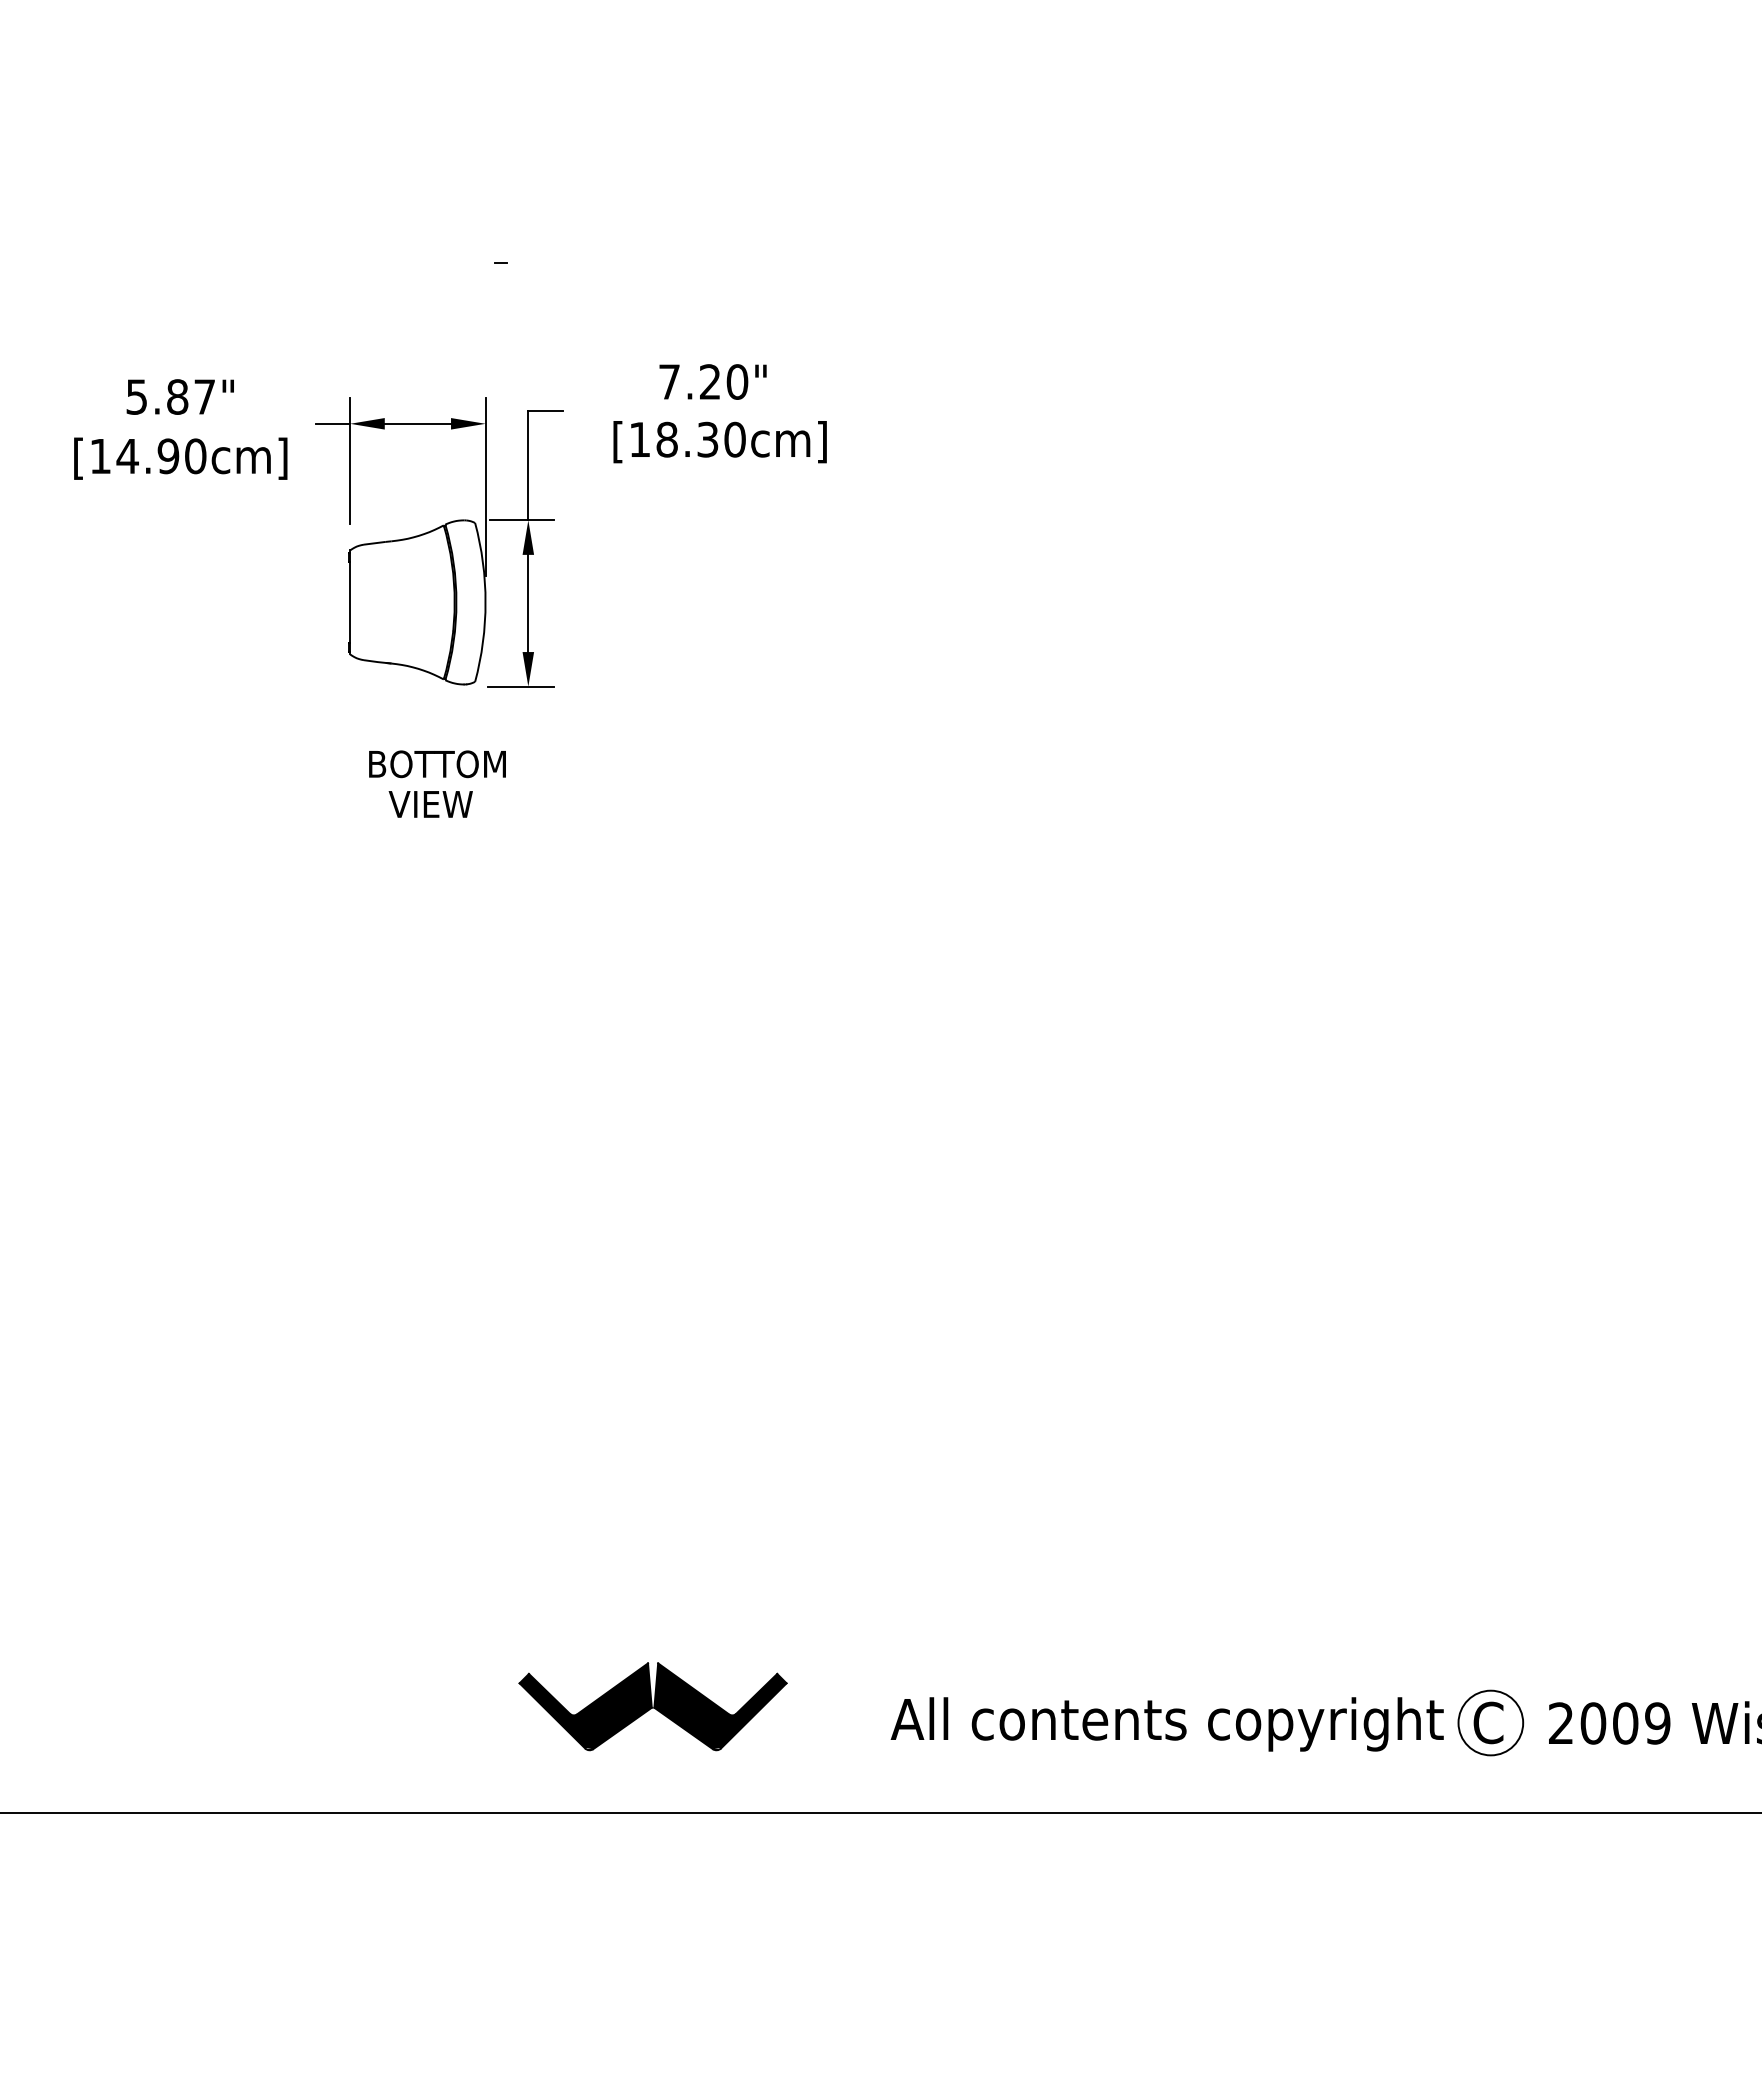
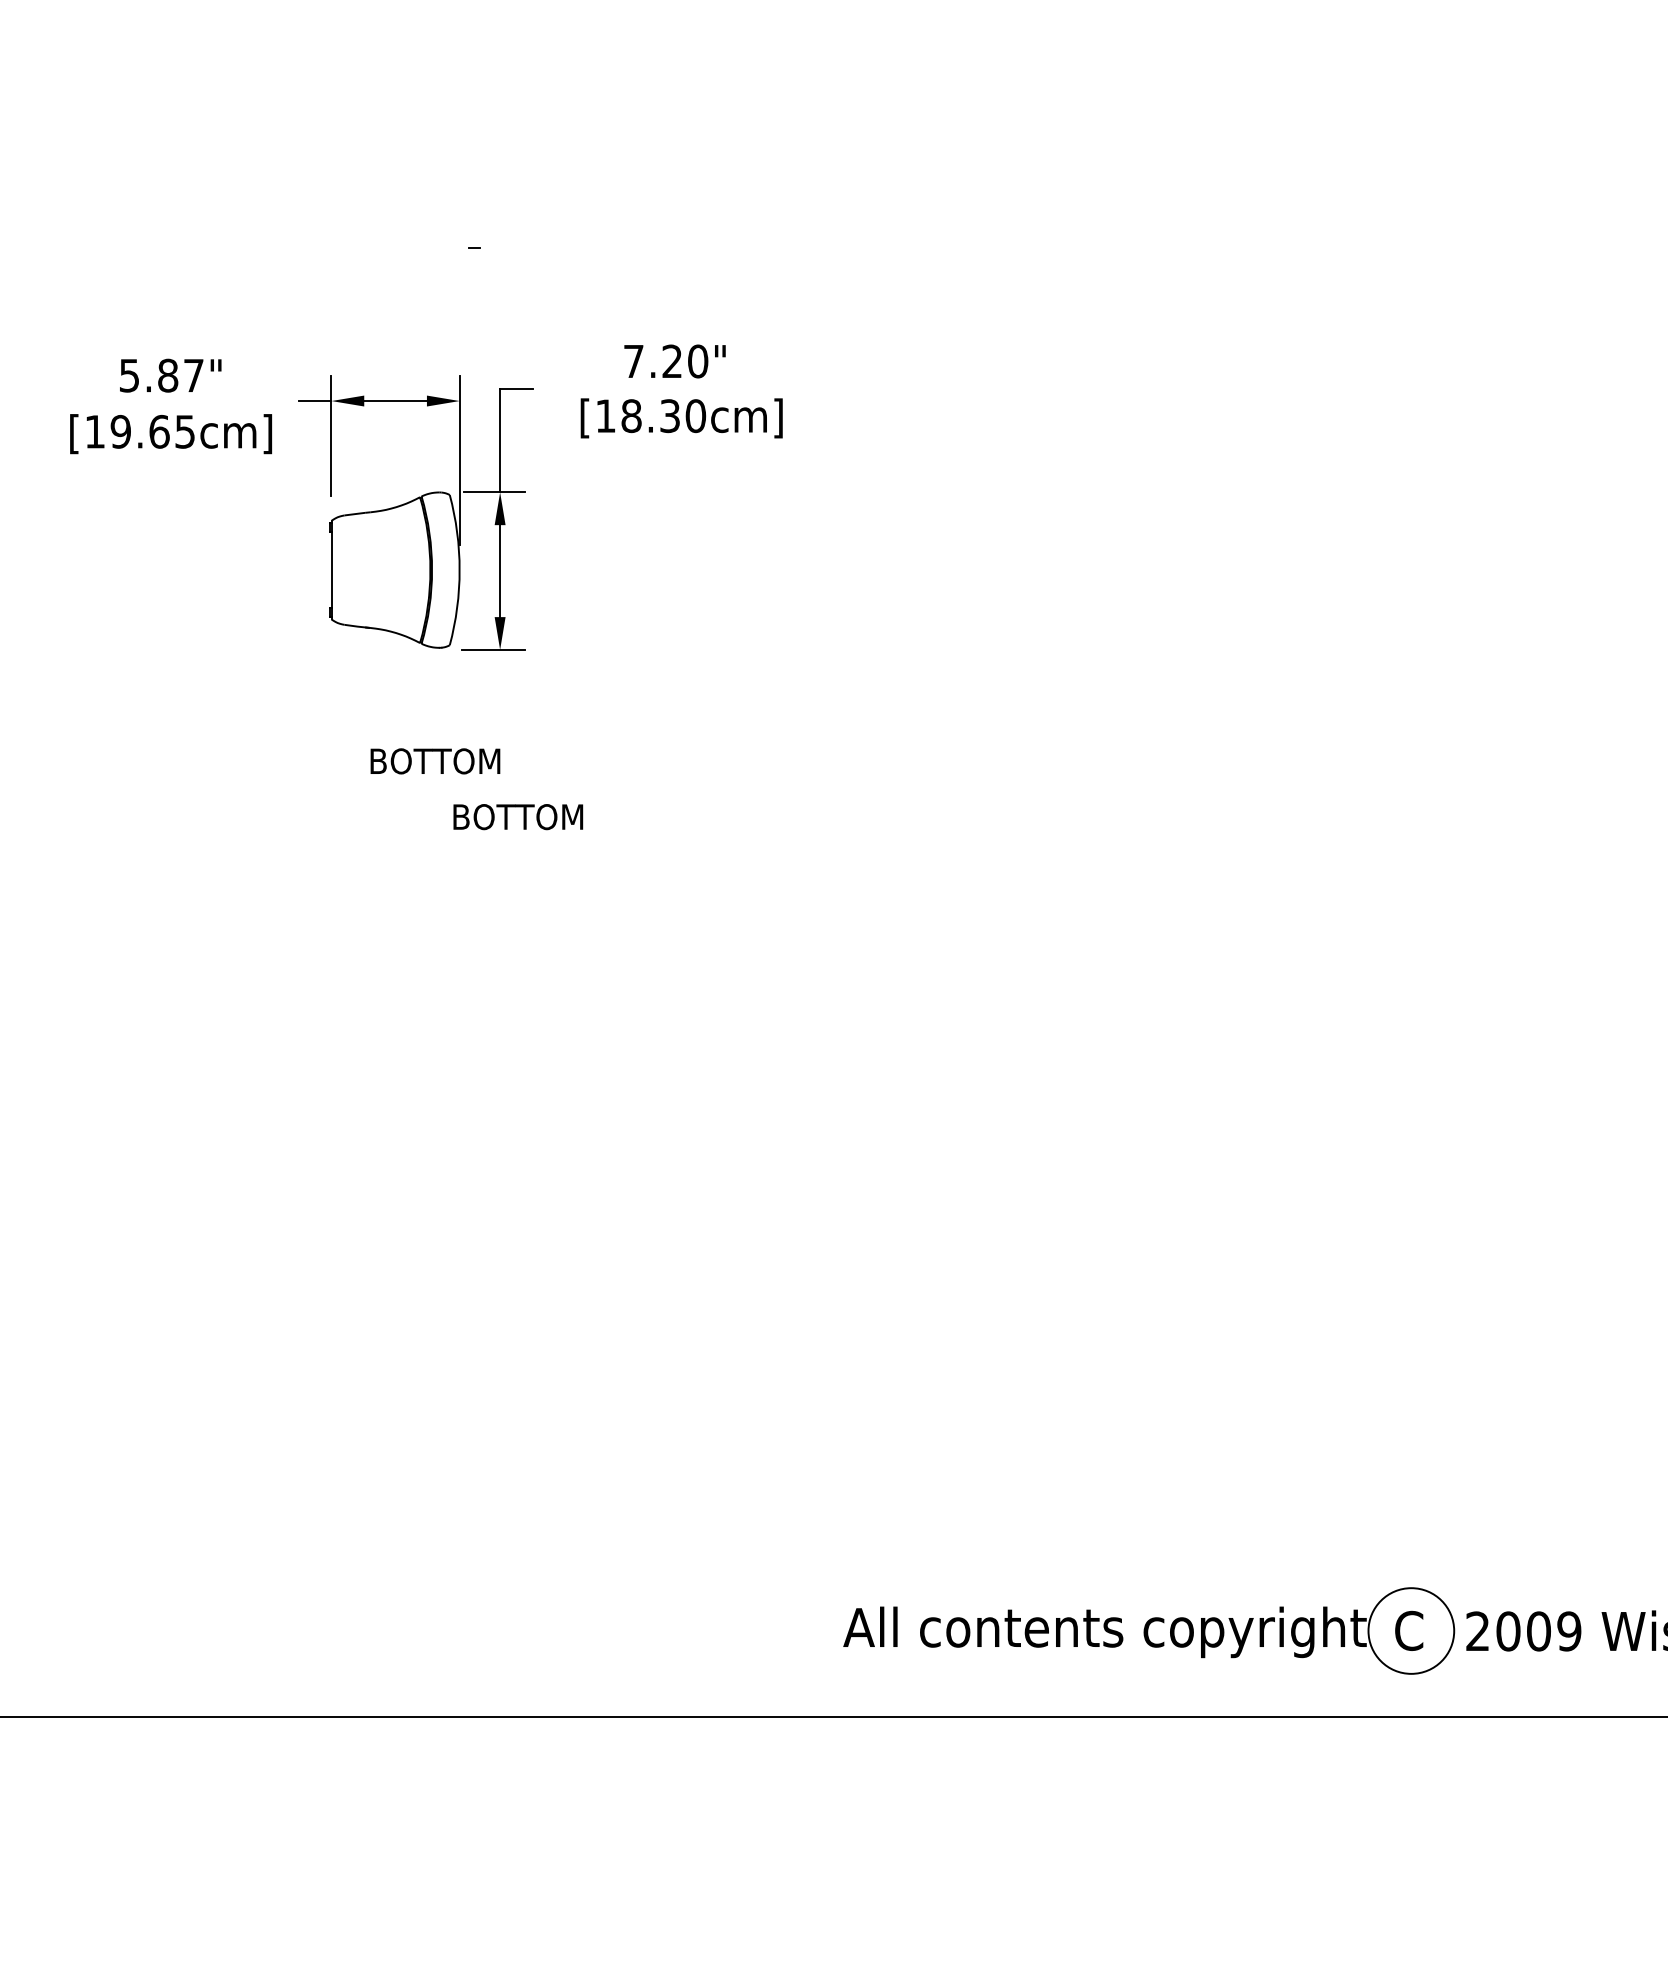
text: (161, 456) -> (152, 431), [14.90cm] -> [19.65cm]
text: (437, 764) -> (518, 817), moved
text: (458, 804) -> (434, 761), VIEW -> BOTTOM
part: (652, 1706) -> (617, 1615), removed
circle: (1490, 1722) -> (1411, 1630), size x1.4

